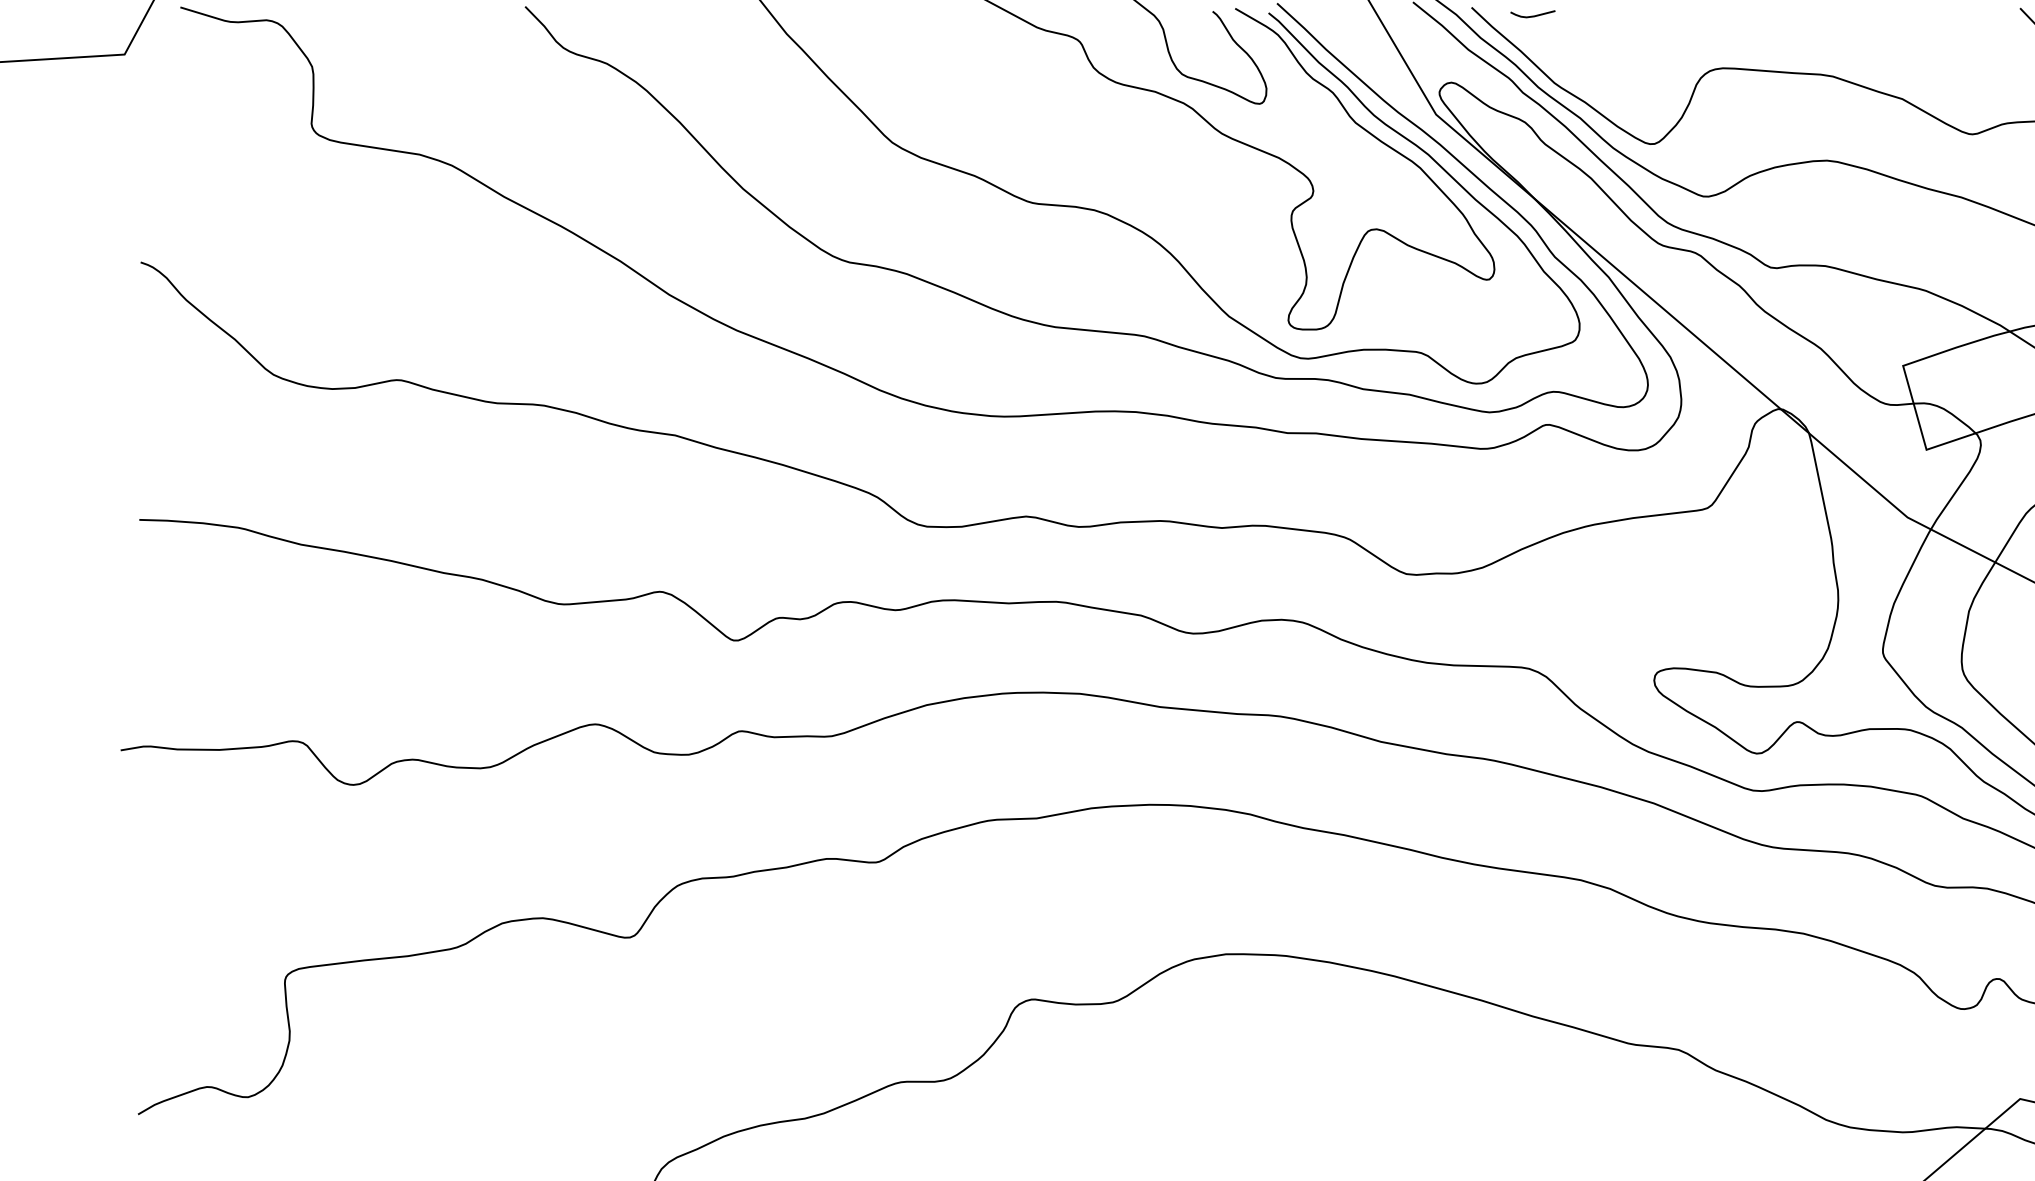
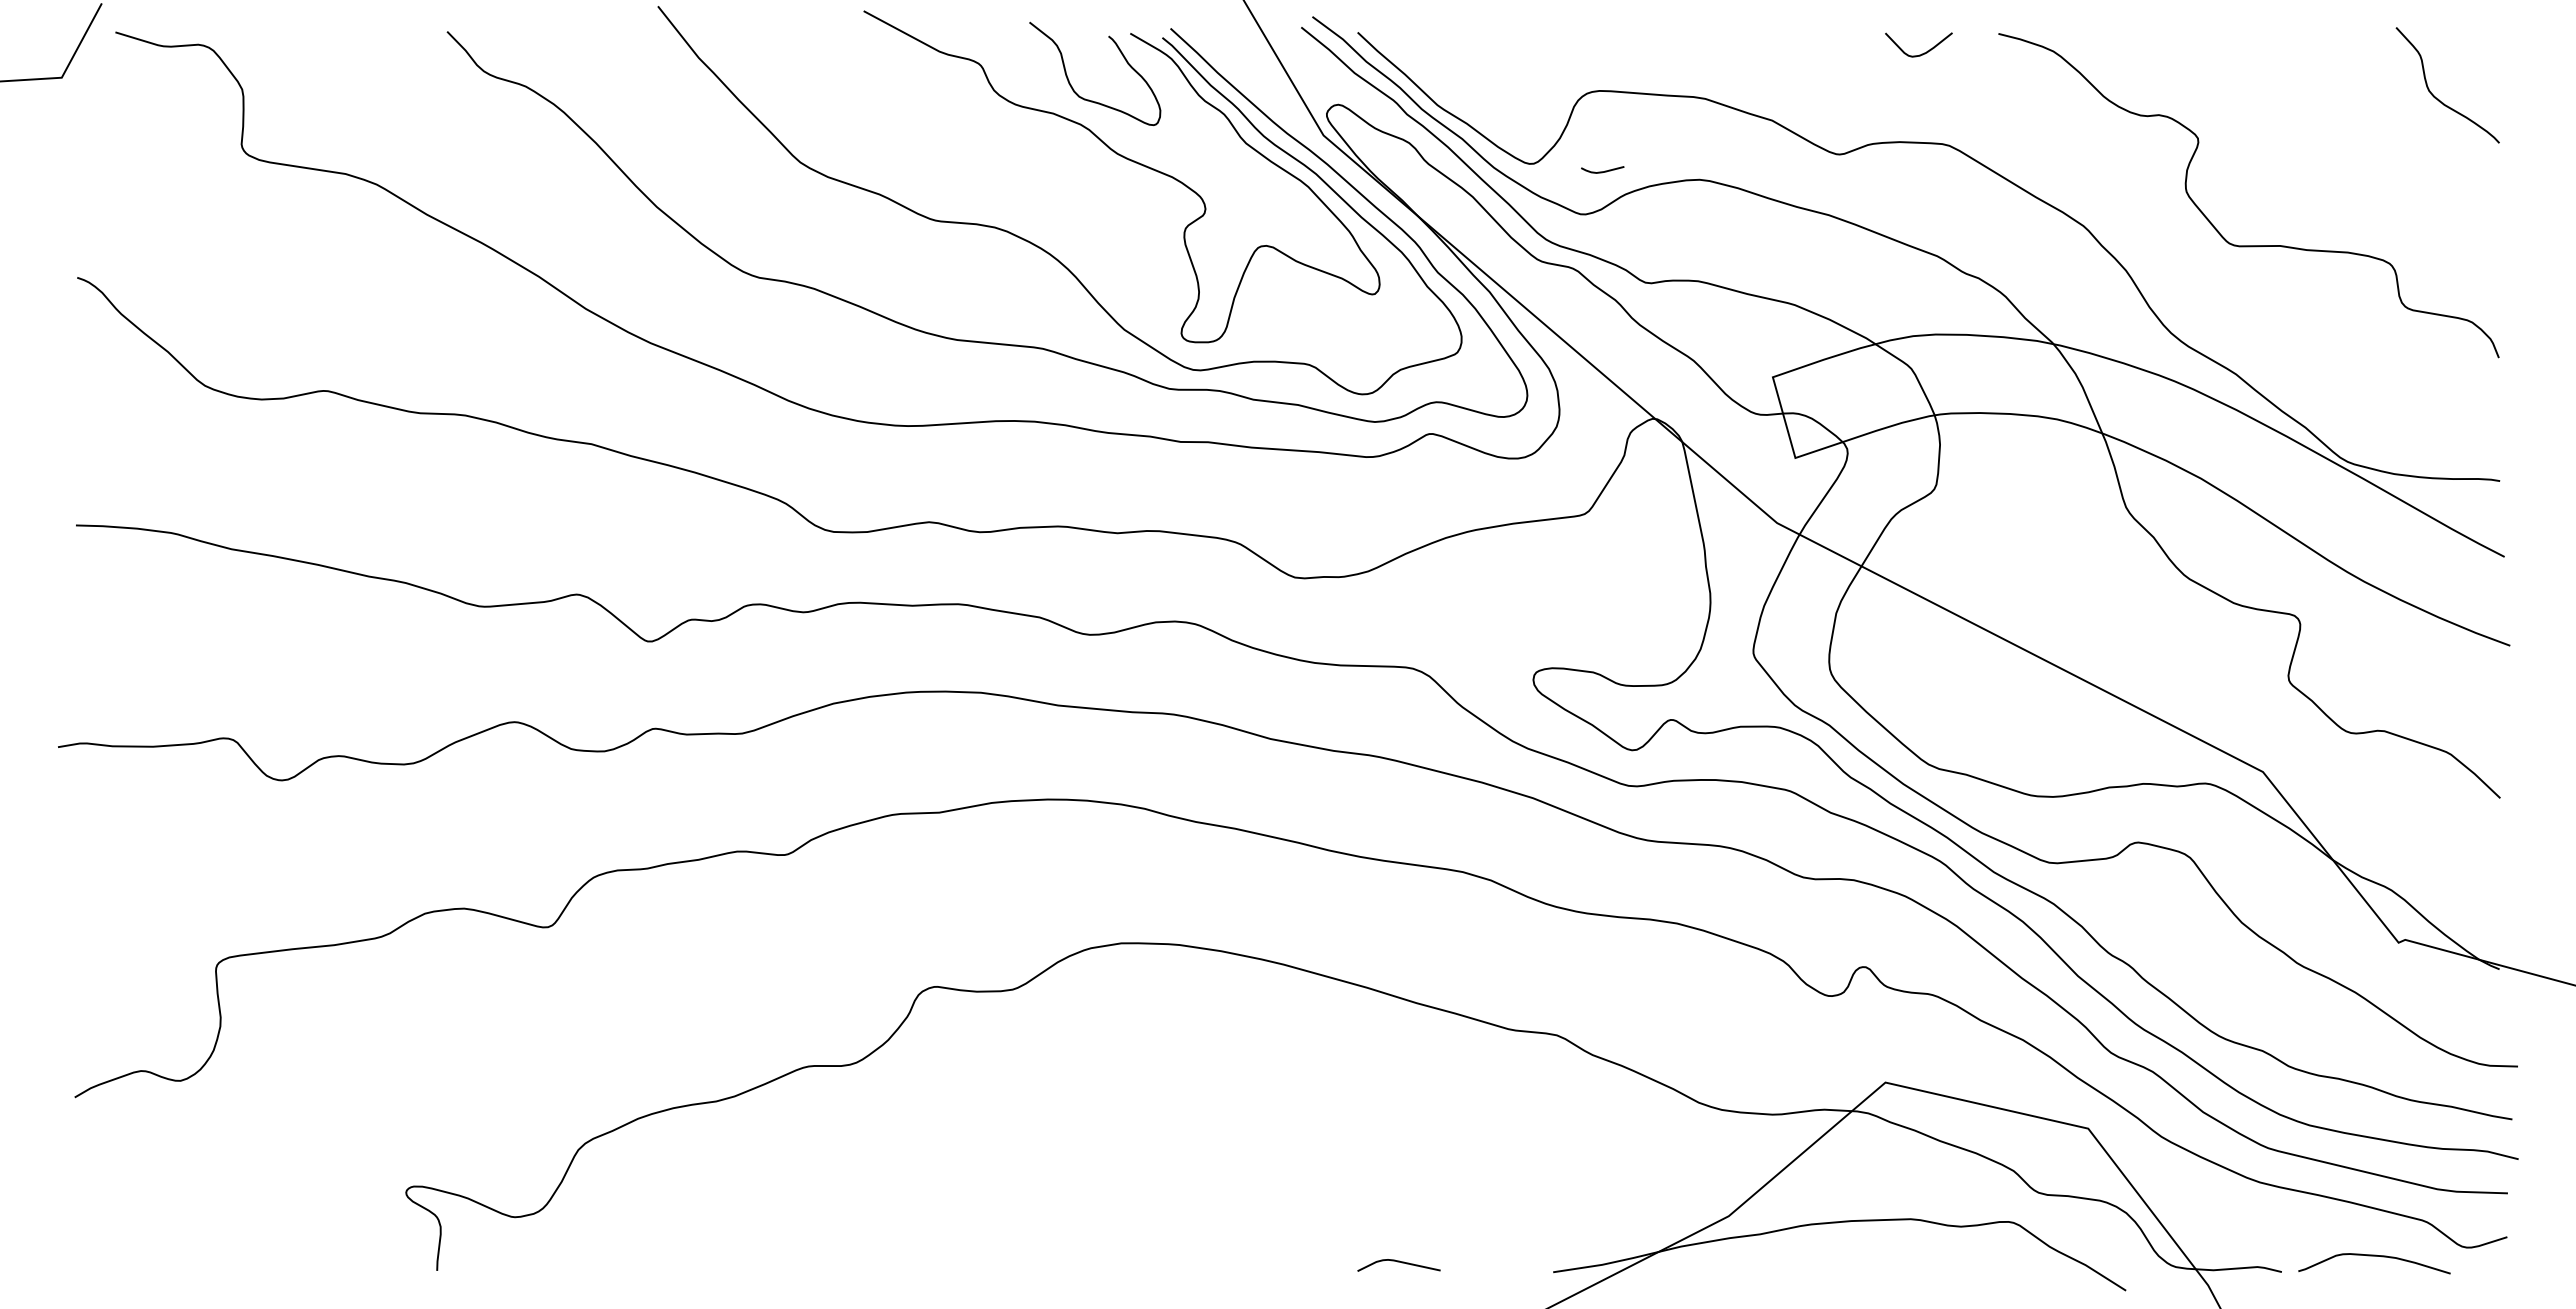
curve: (1532, 15) -> (1602, 171), moved

